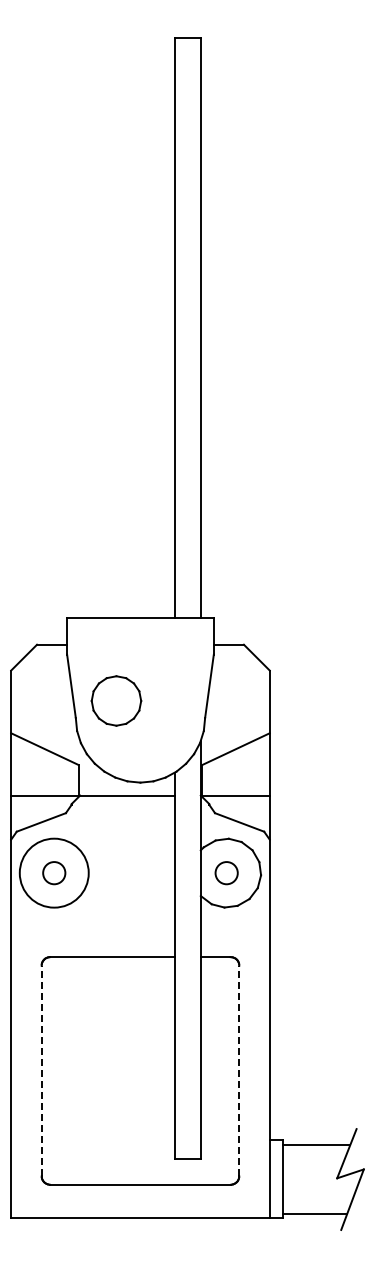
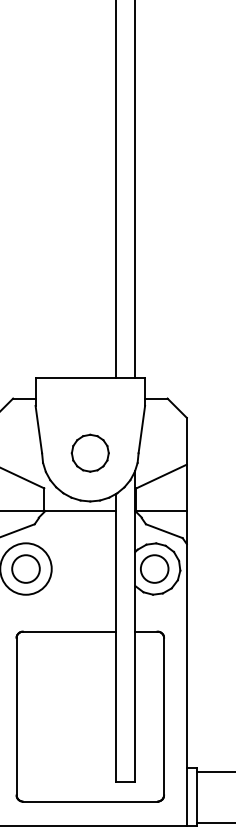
part: (116, 700) -> (90, 452), moved
circle: (53, 872) -> (25, 568), size x1.67
circle: (226, 872) -> (154, 568), size x1.67
line: (41, 1070) -> (16, 716), dashed -> solid
line: (239, 1070) -> (164, 716), dashed -> solid

